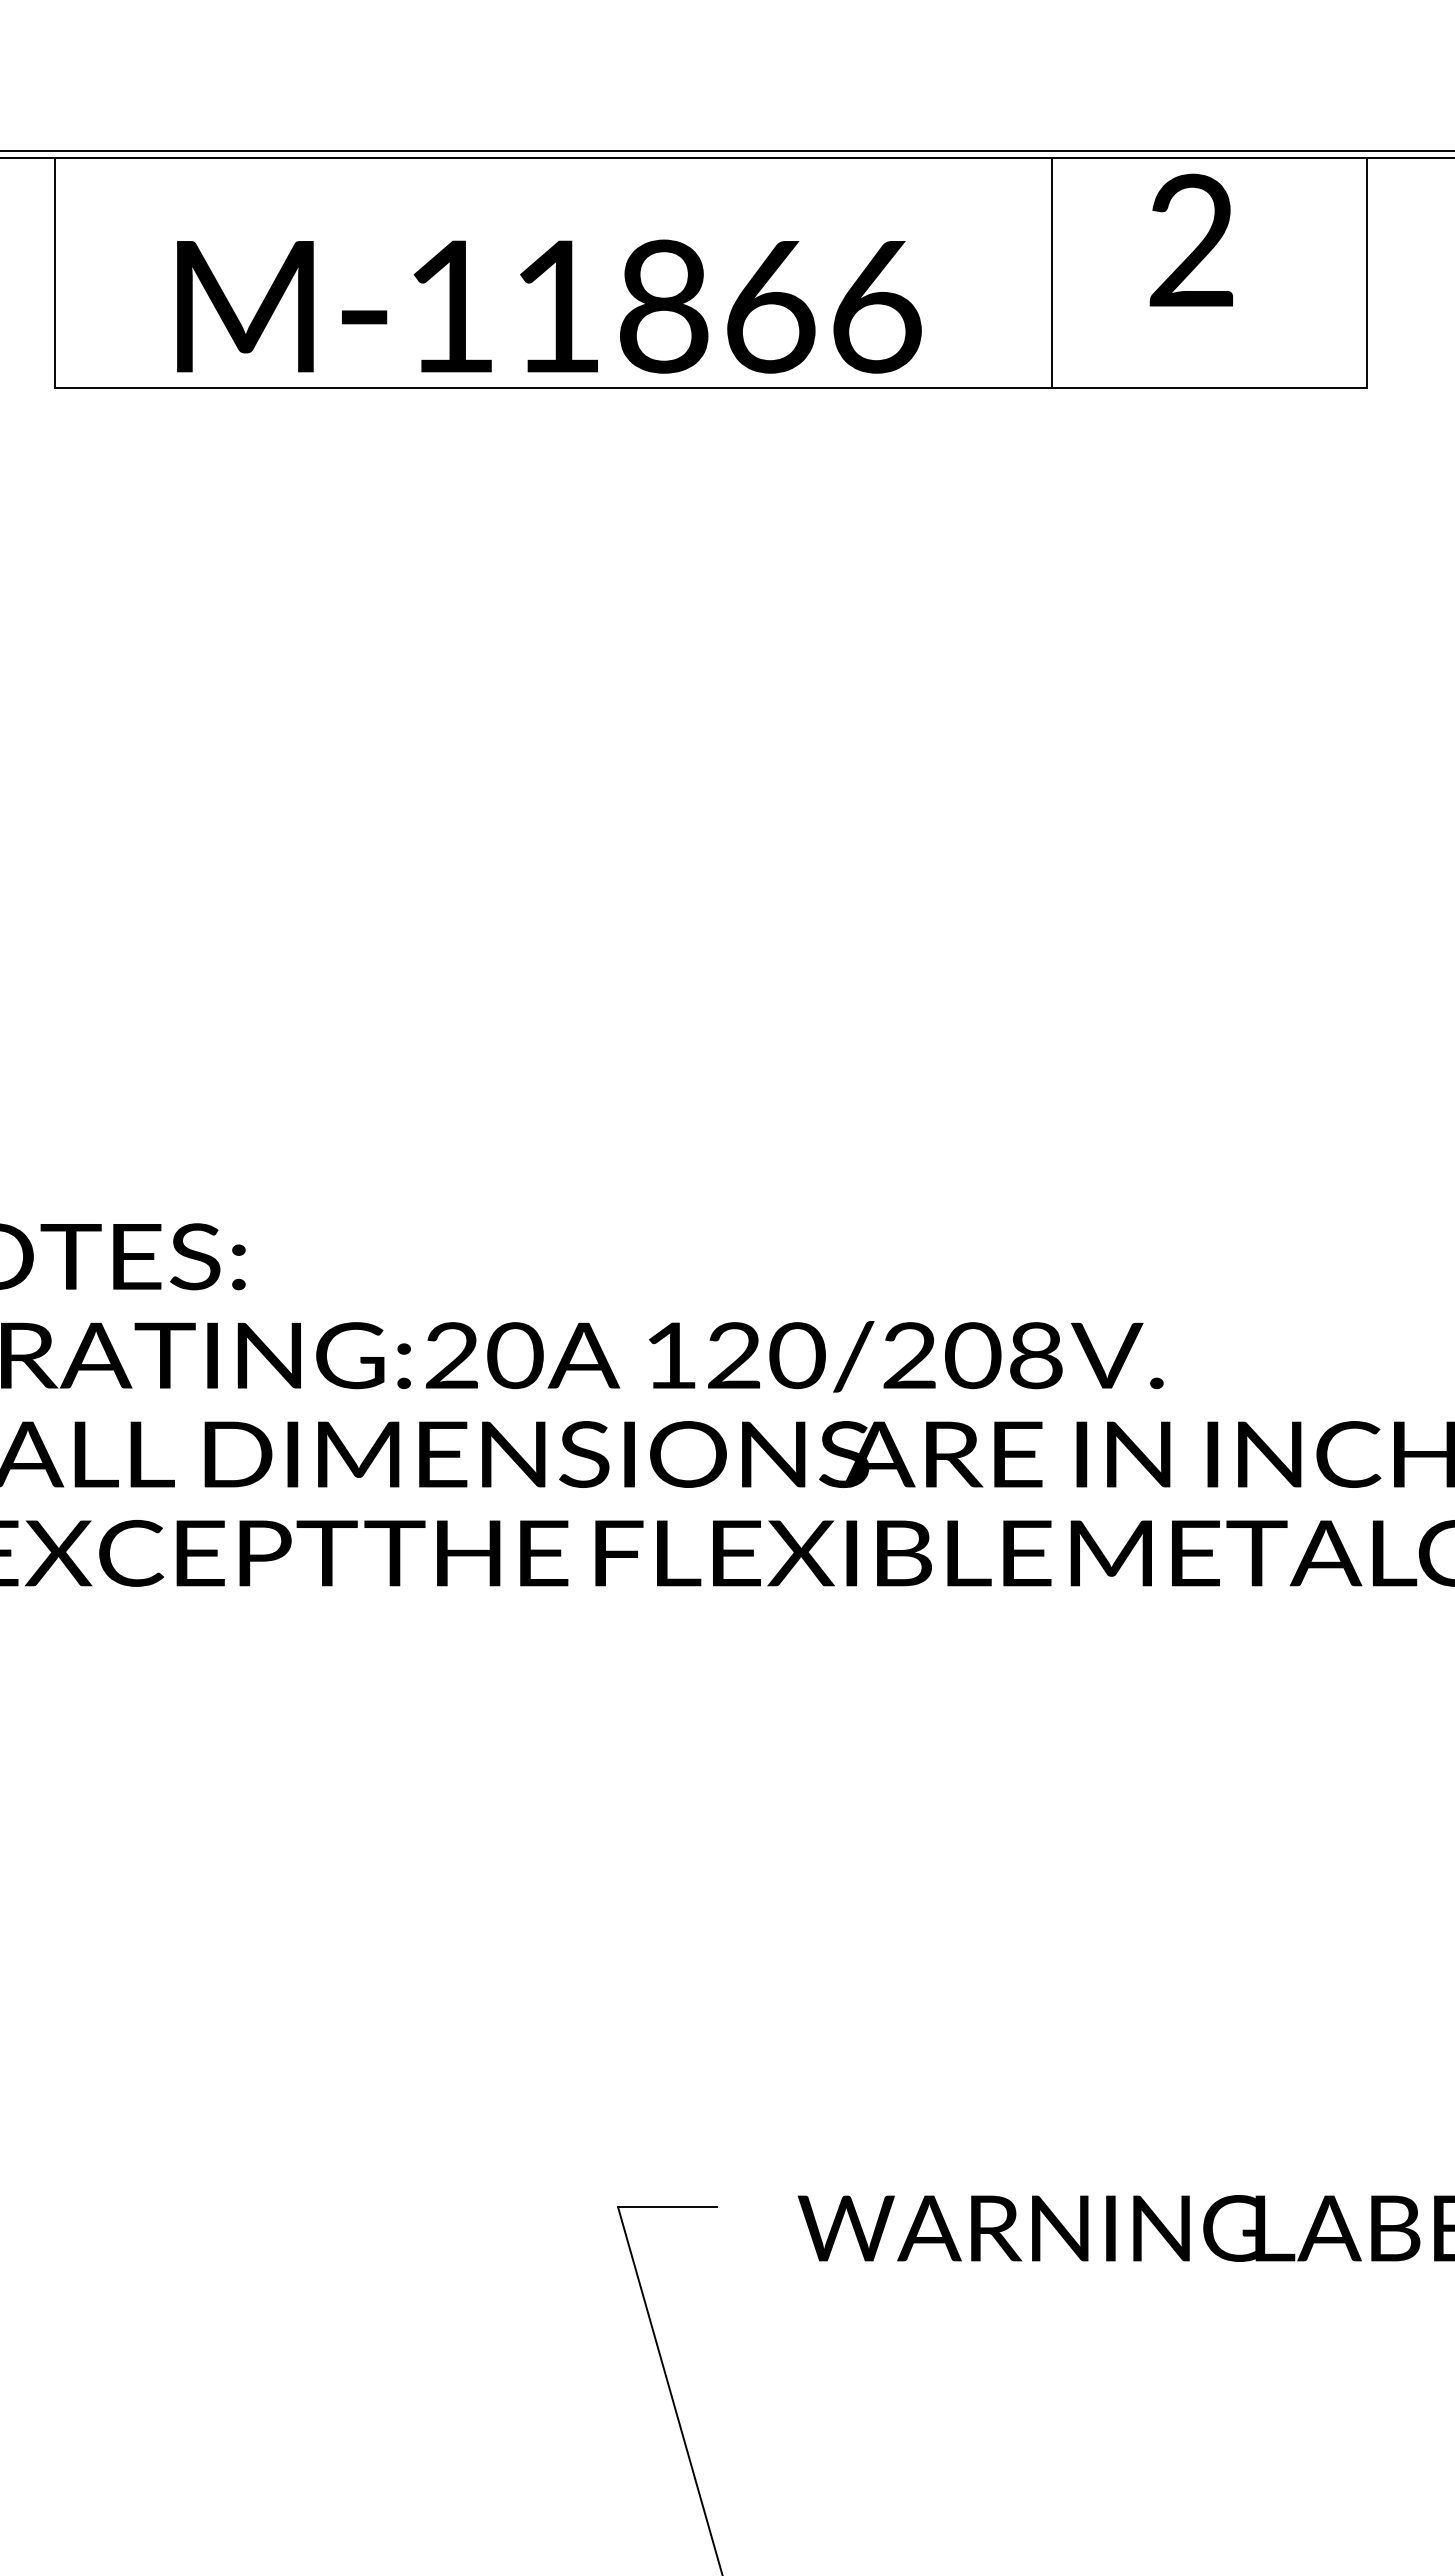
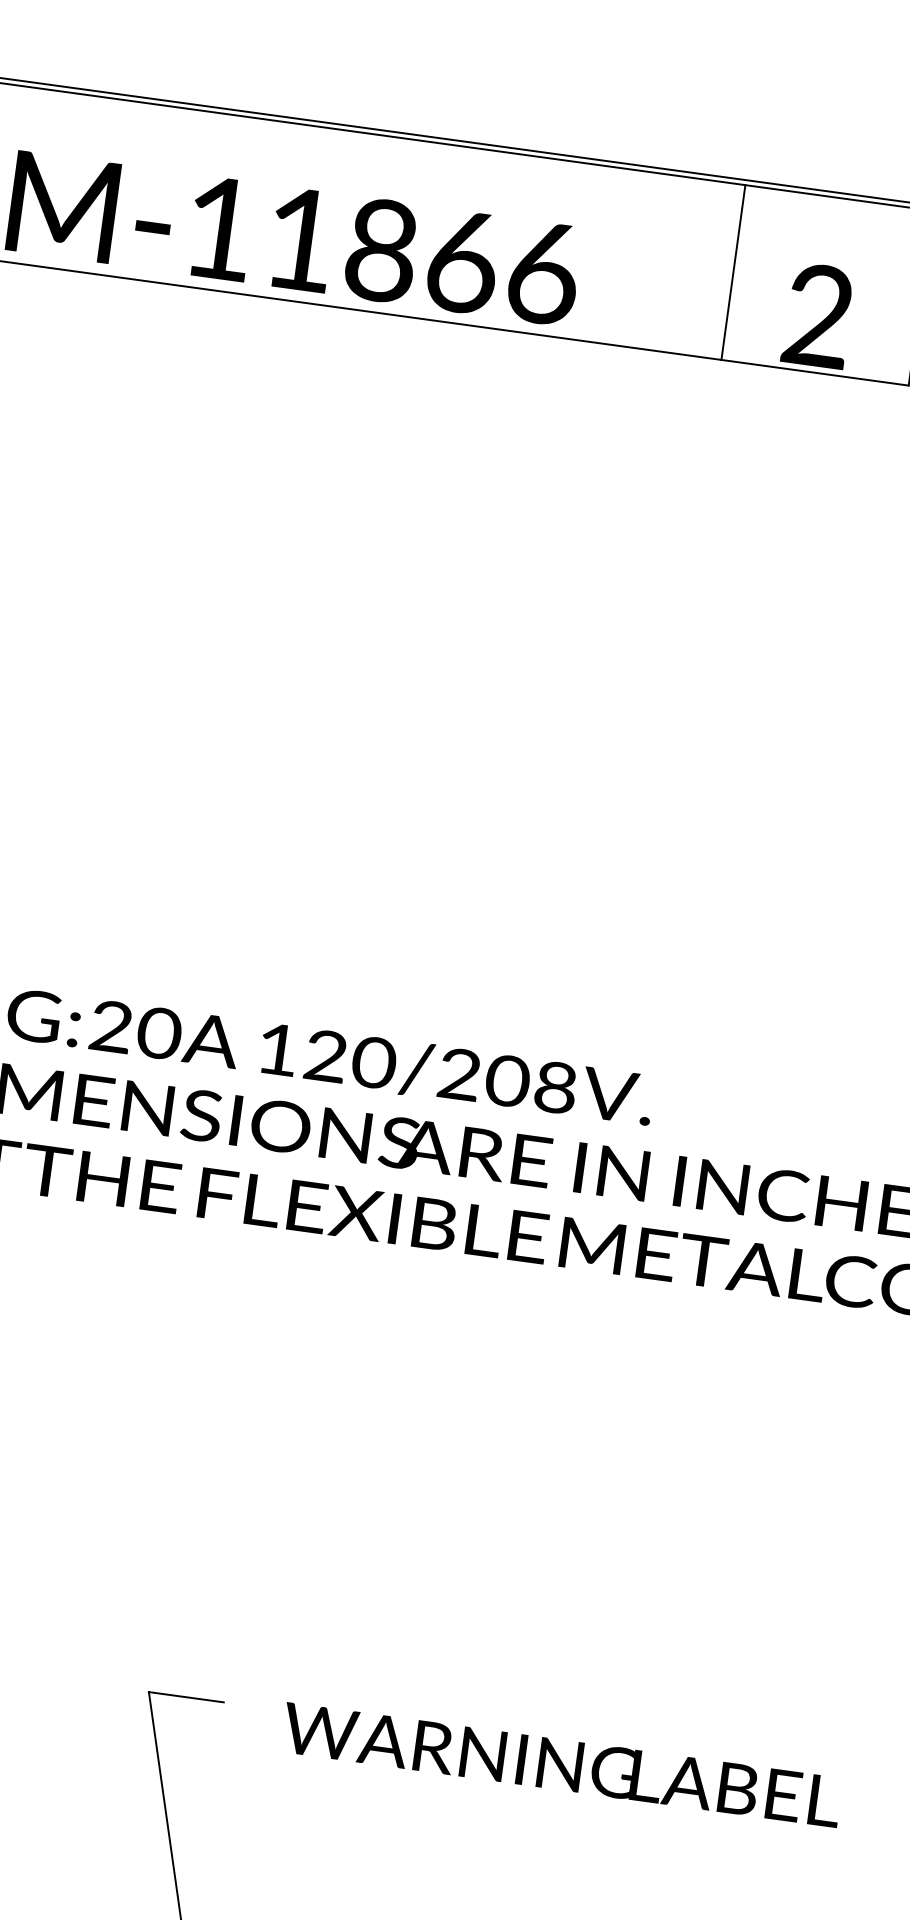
text: (1190, 239) -> (817, 314), moved
line: (1052, 272) -> (733, 272), moved

